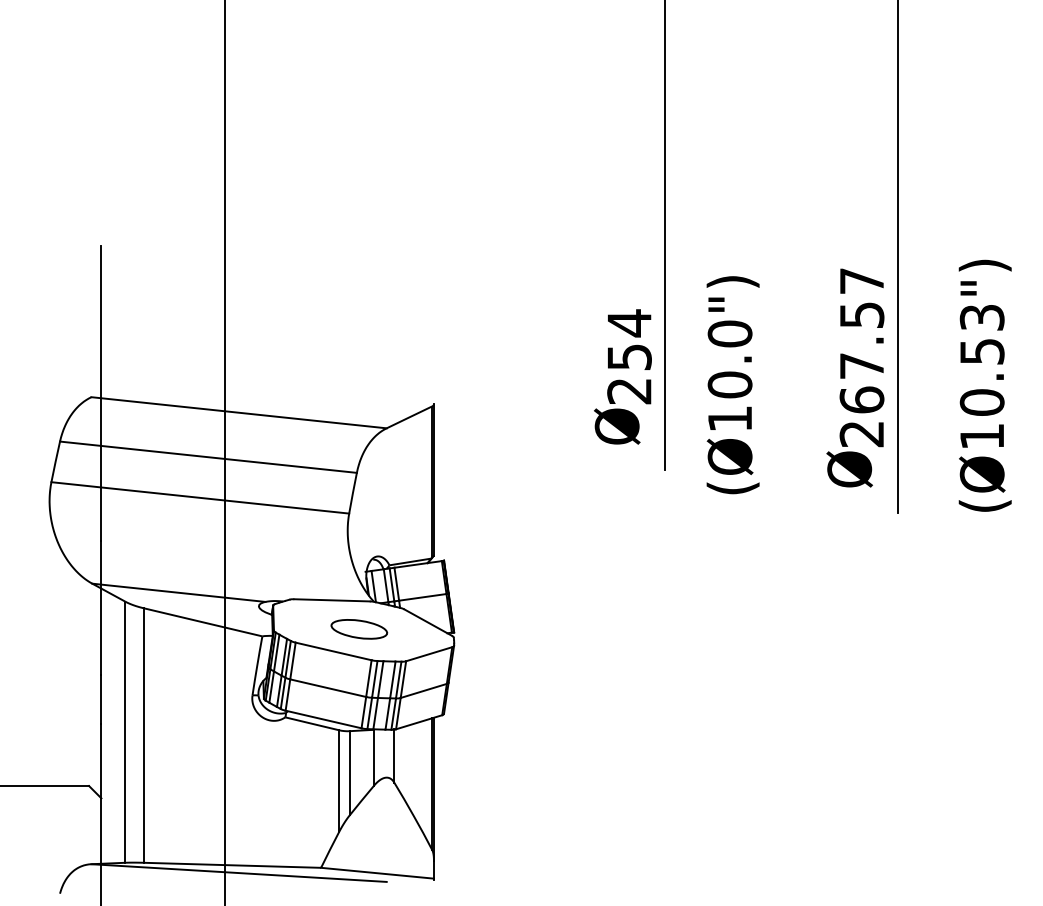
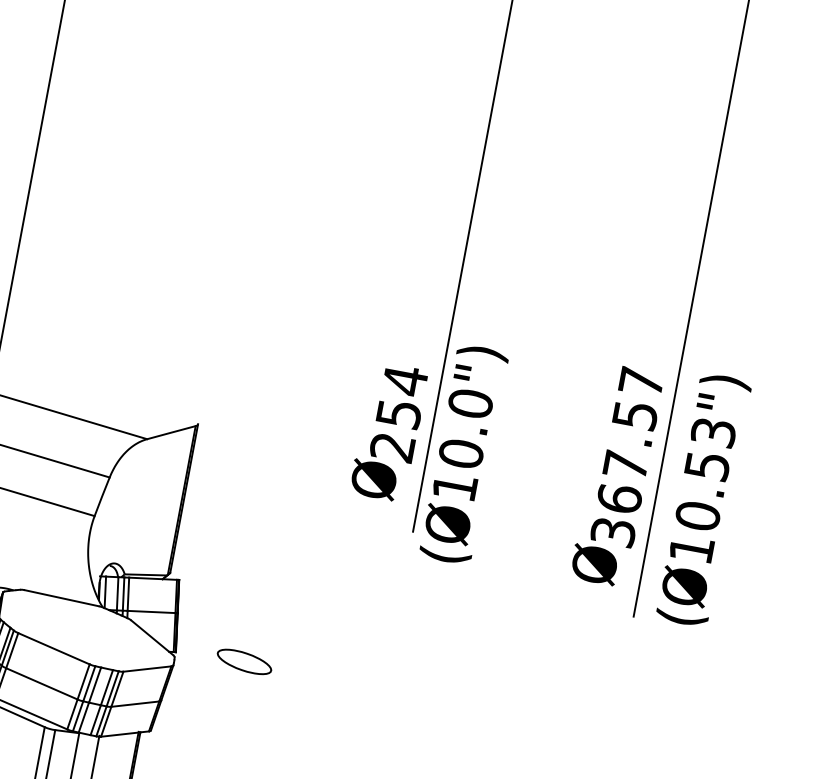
text: (732, 385) -> (463, 454), moved
text: (984, 385) -> (703, 499), moved
text: (861, 434) -> (612, 532), 267.57 -> 367.57
part: (359, 629) -> (244, 662), moved

